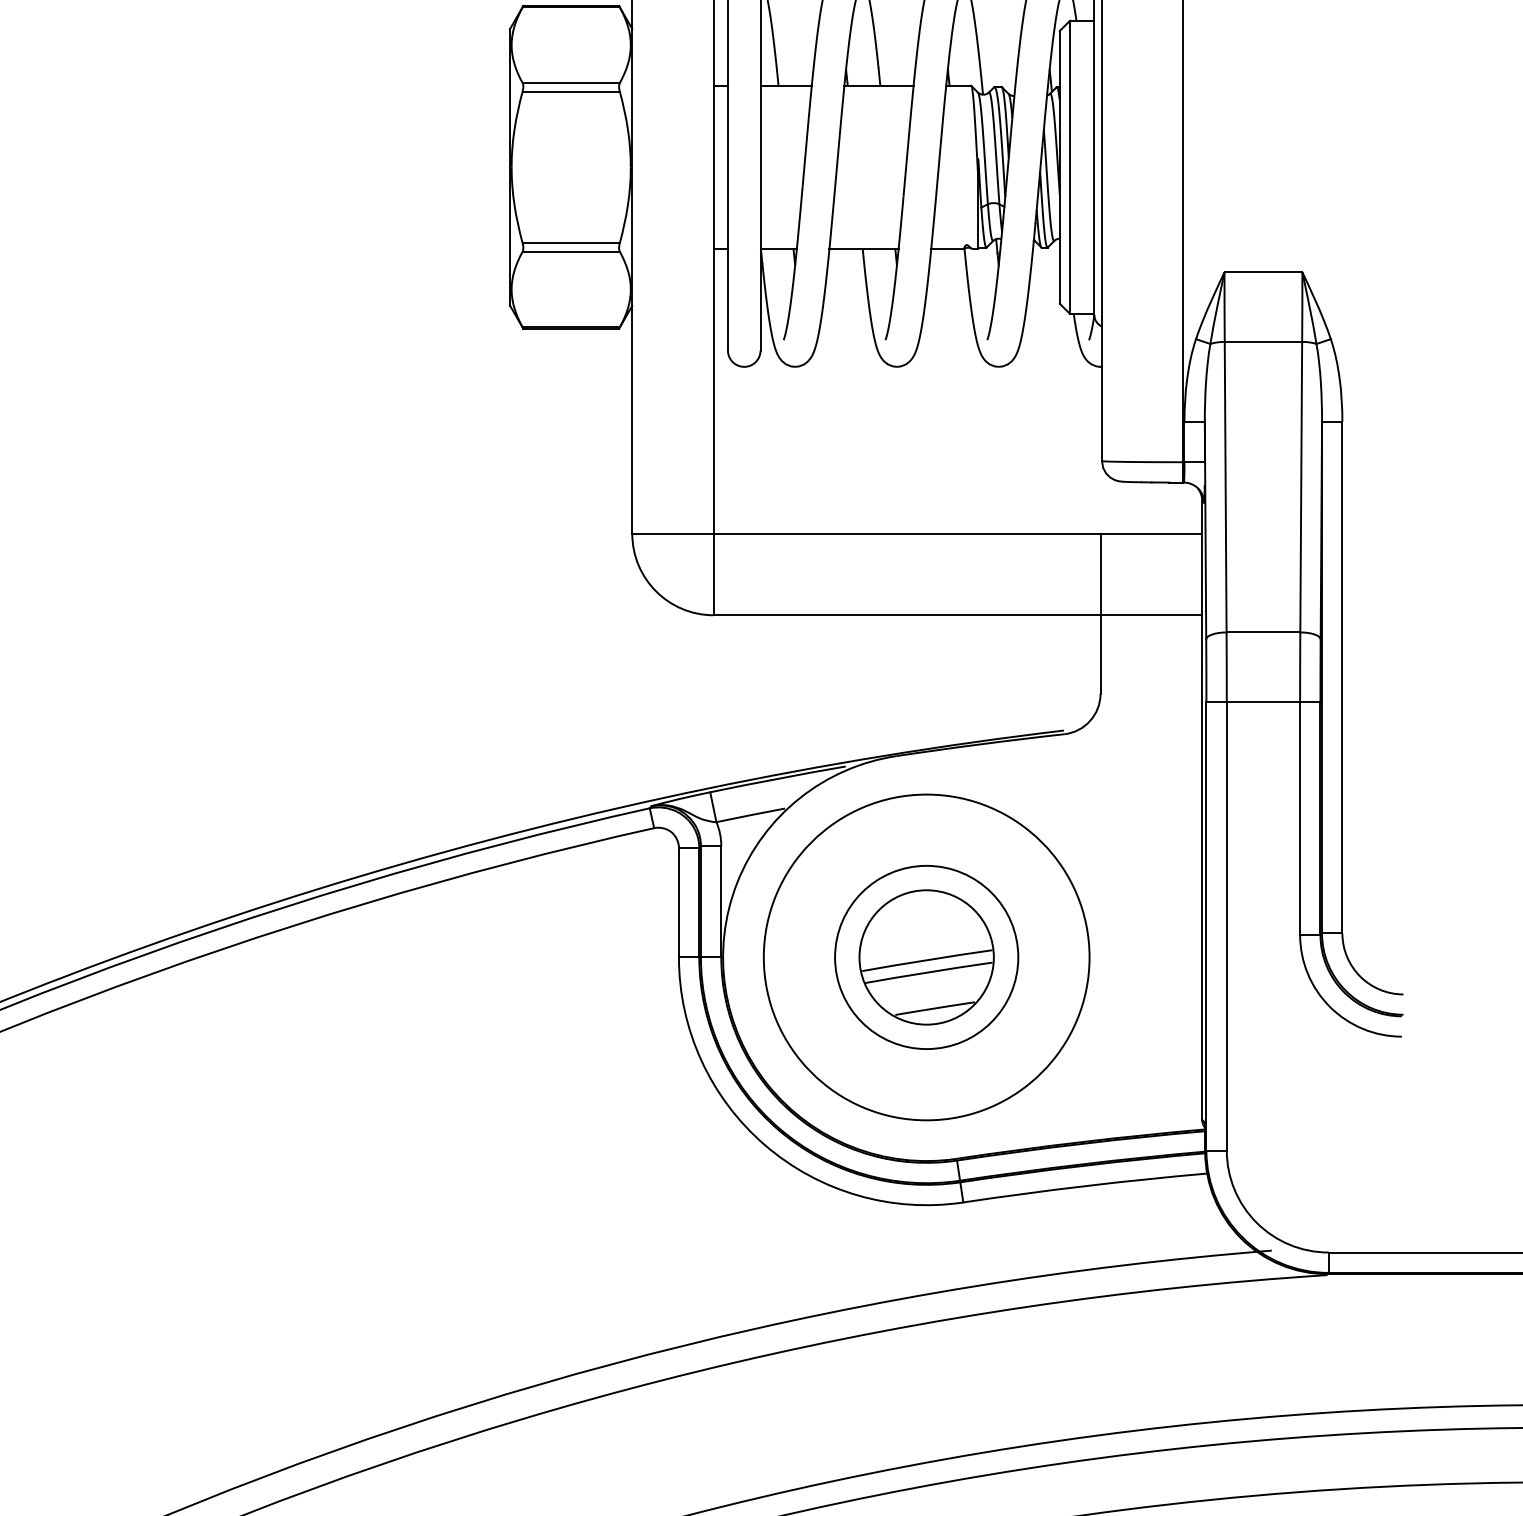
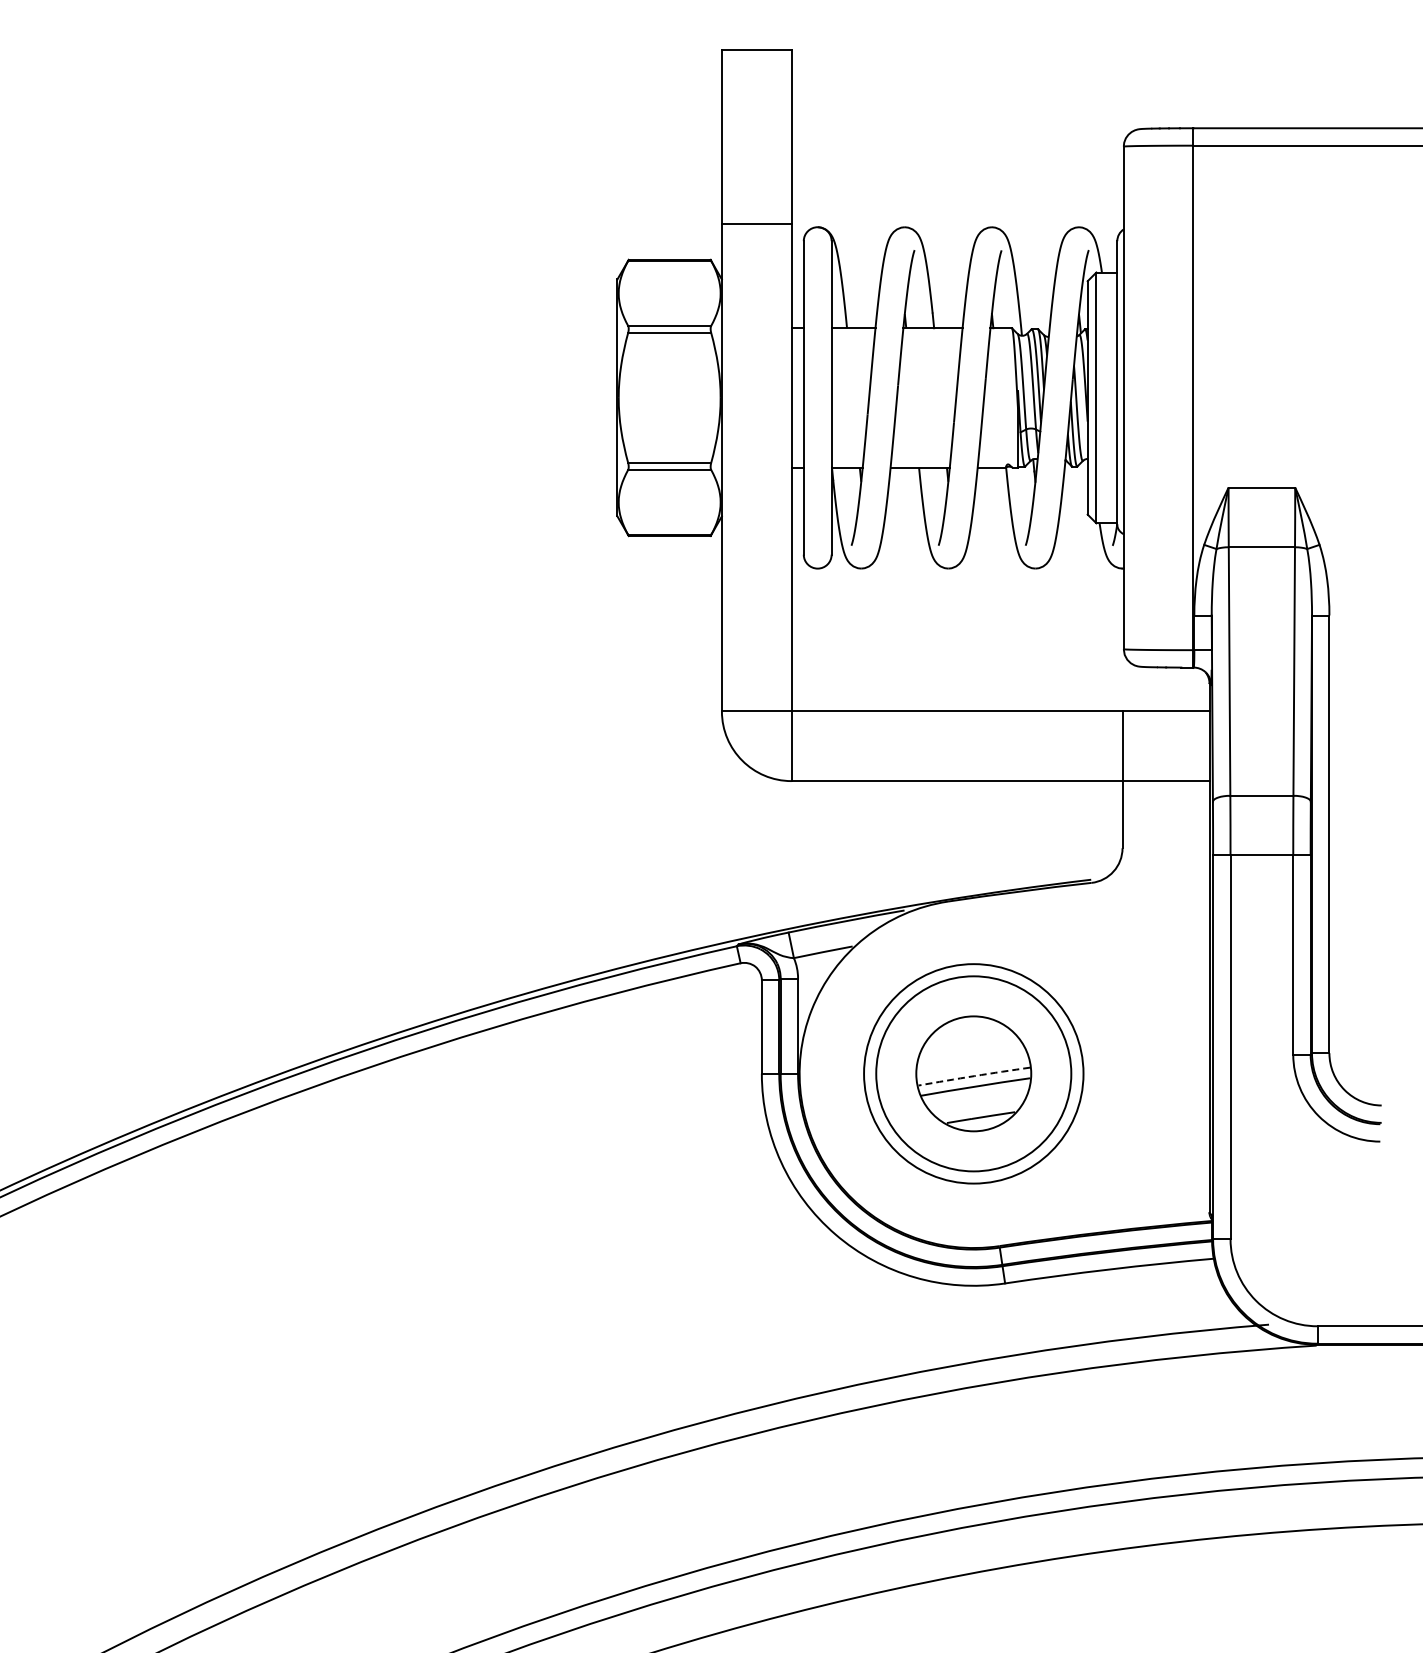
circle: (926, 957) -> (973, 1073), size x0.7
circle: (926, 957) -> (973, 1073), size x1.4
arc: (927, 960) -> (974, 1076), solid -> dashed

